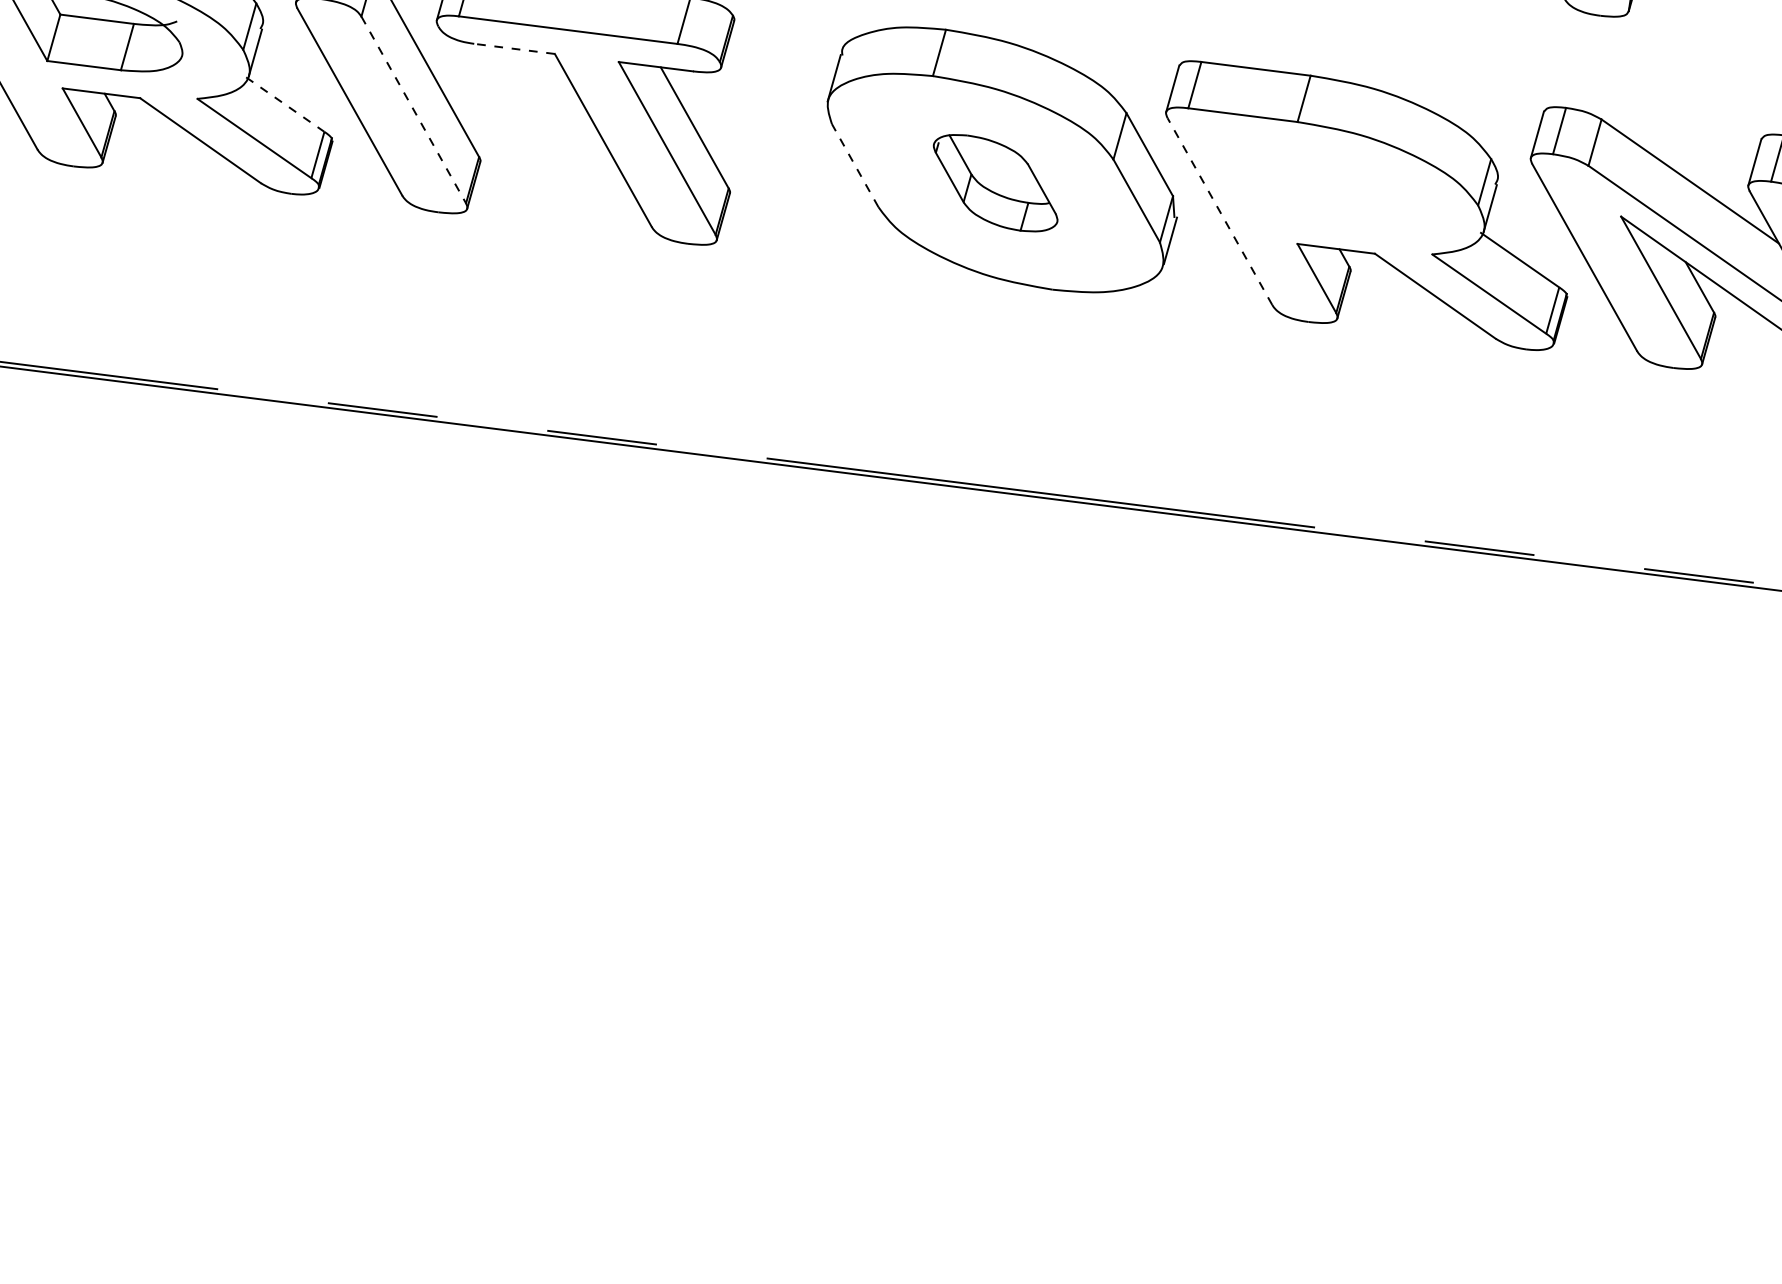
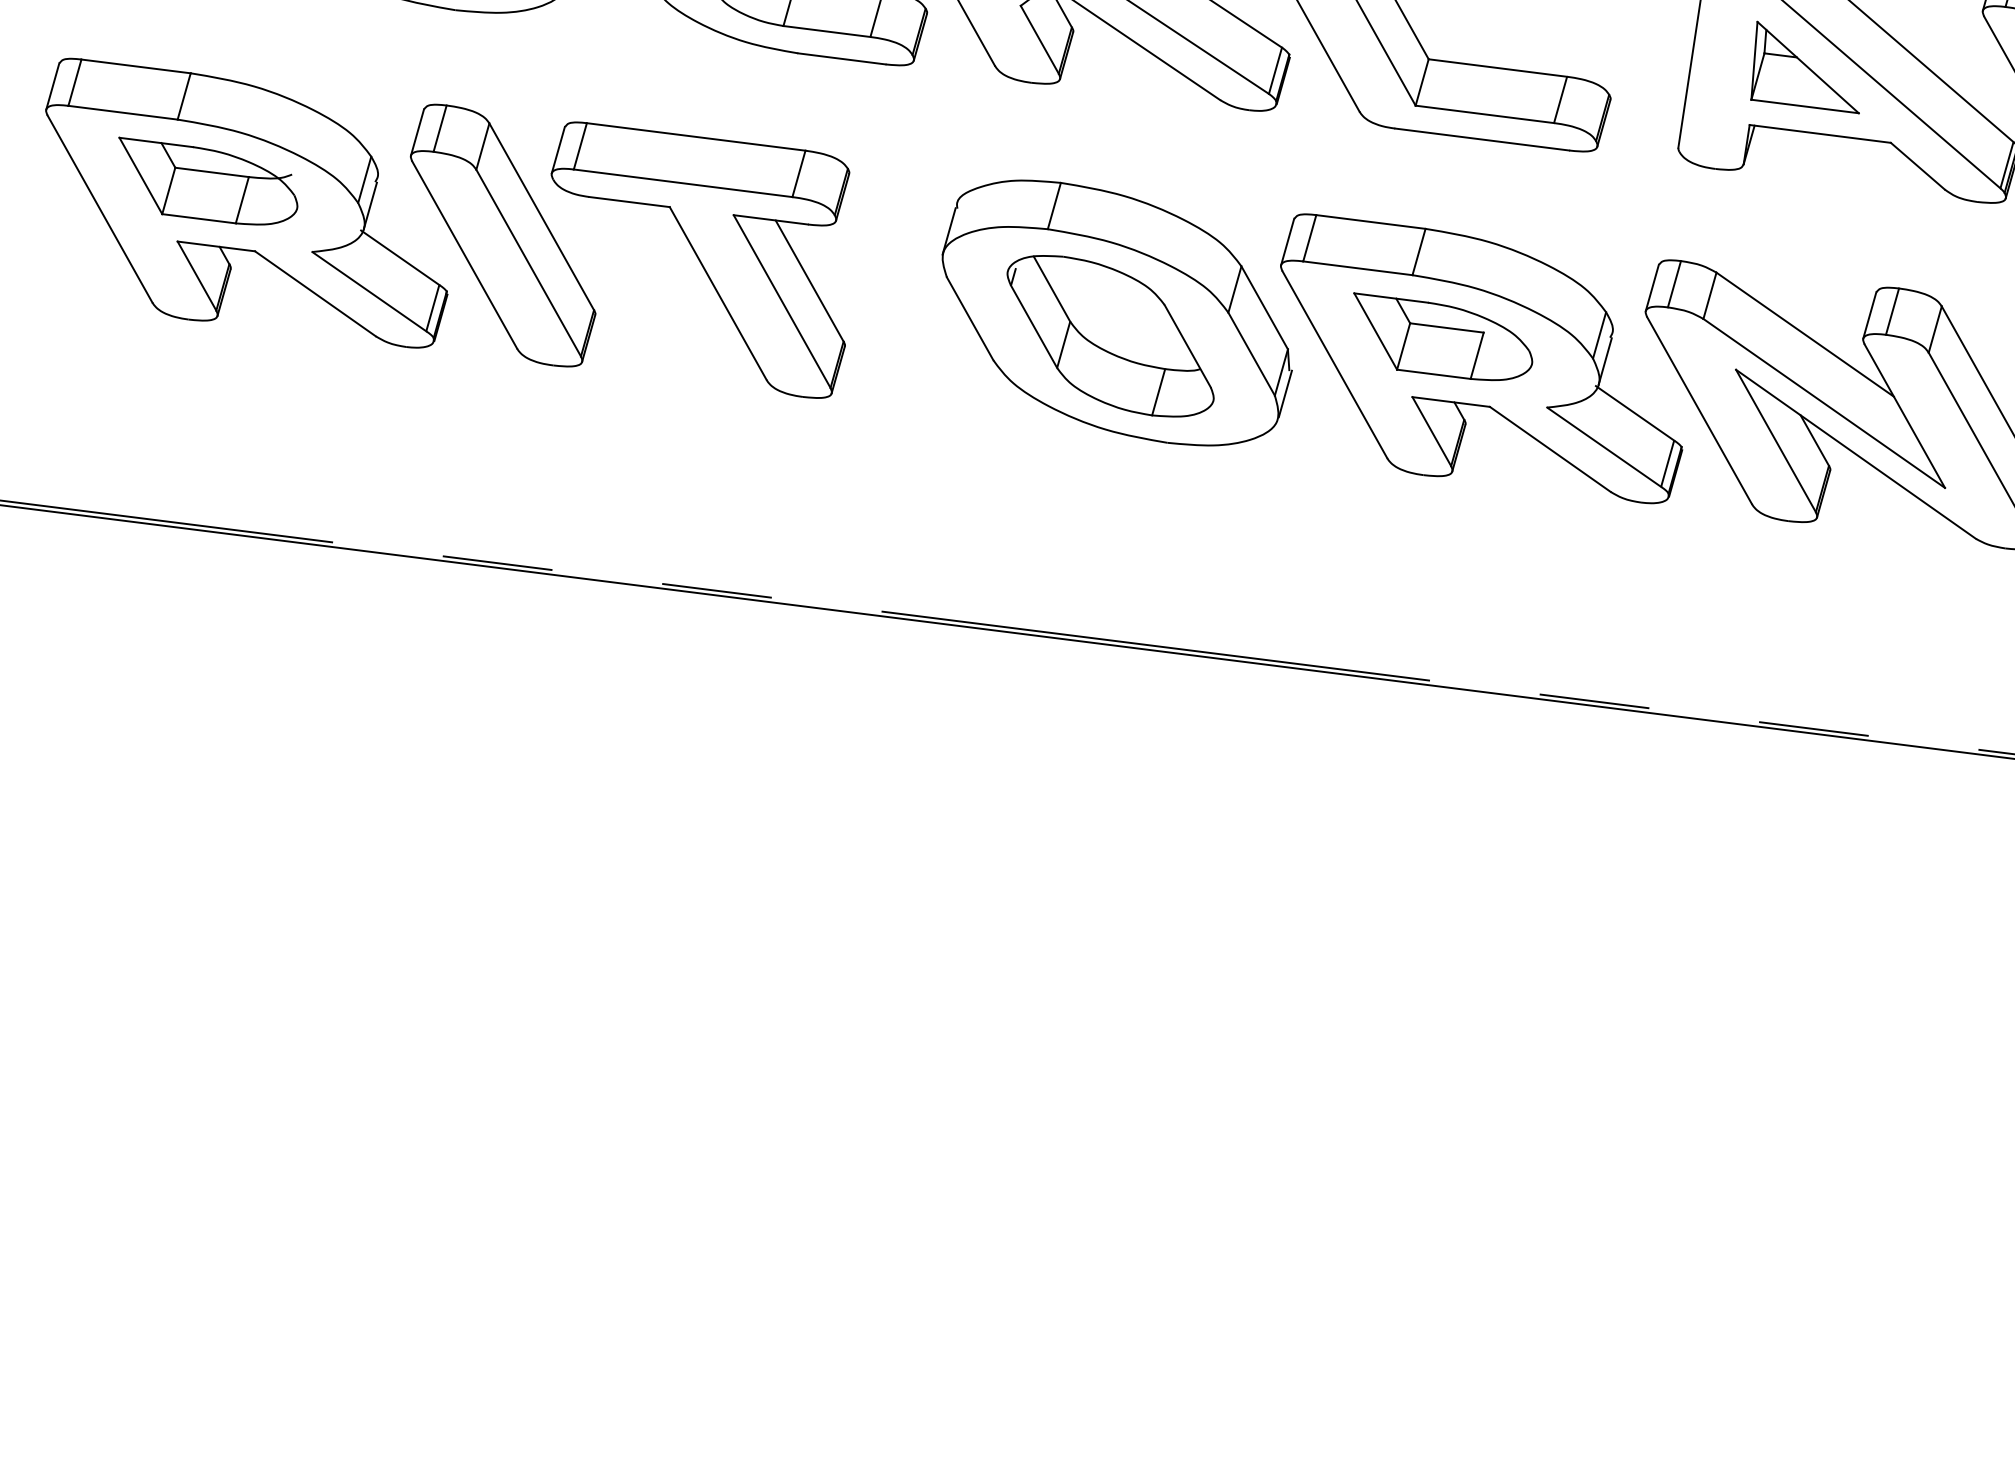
line: (514, 49) -> (629, 202), dashed -> solid
line: (285, 104) -> (400, 257), dashed -> solid
line: (413, 110) -> (528, 263), dashed -> solid
line: (855, 165) -> (970, 318), dashed -> solid
part: (995, 183) -> (1110, 336), size x1.67
part: (1328, 183) -> (1443, 336), added
line: (1219, 211) -> (1334, 364), dashed -> solid

